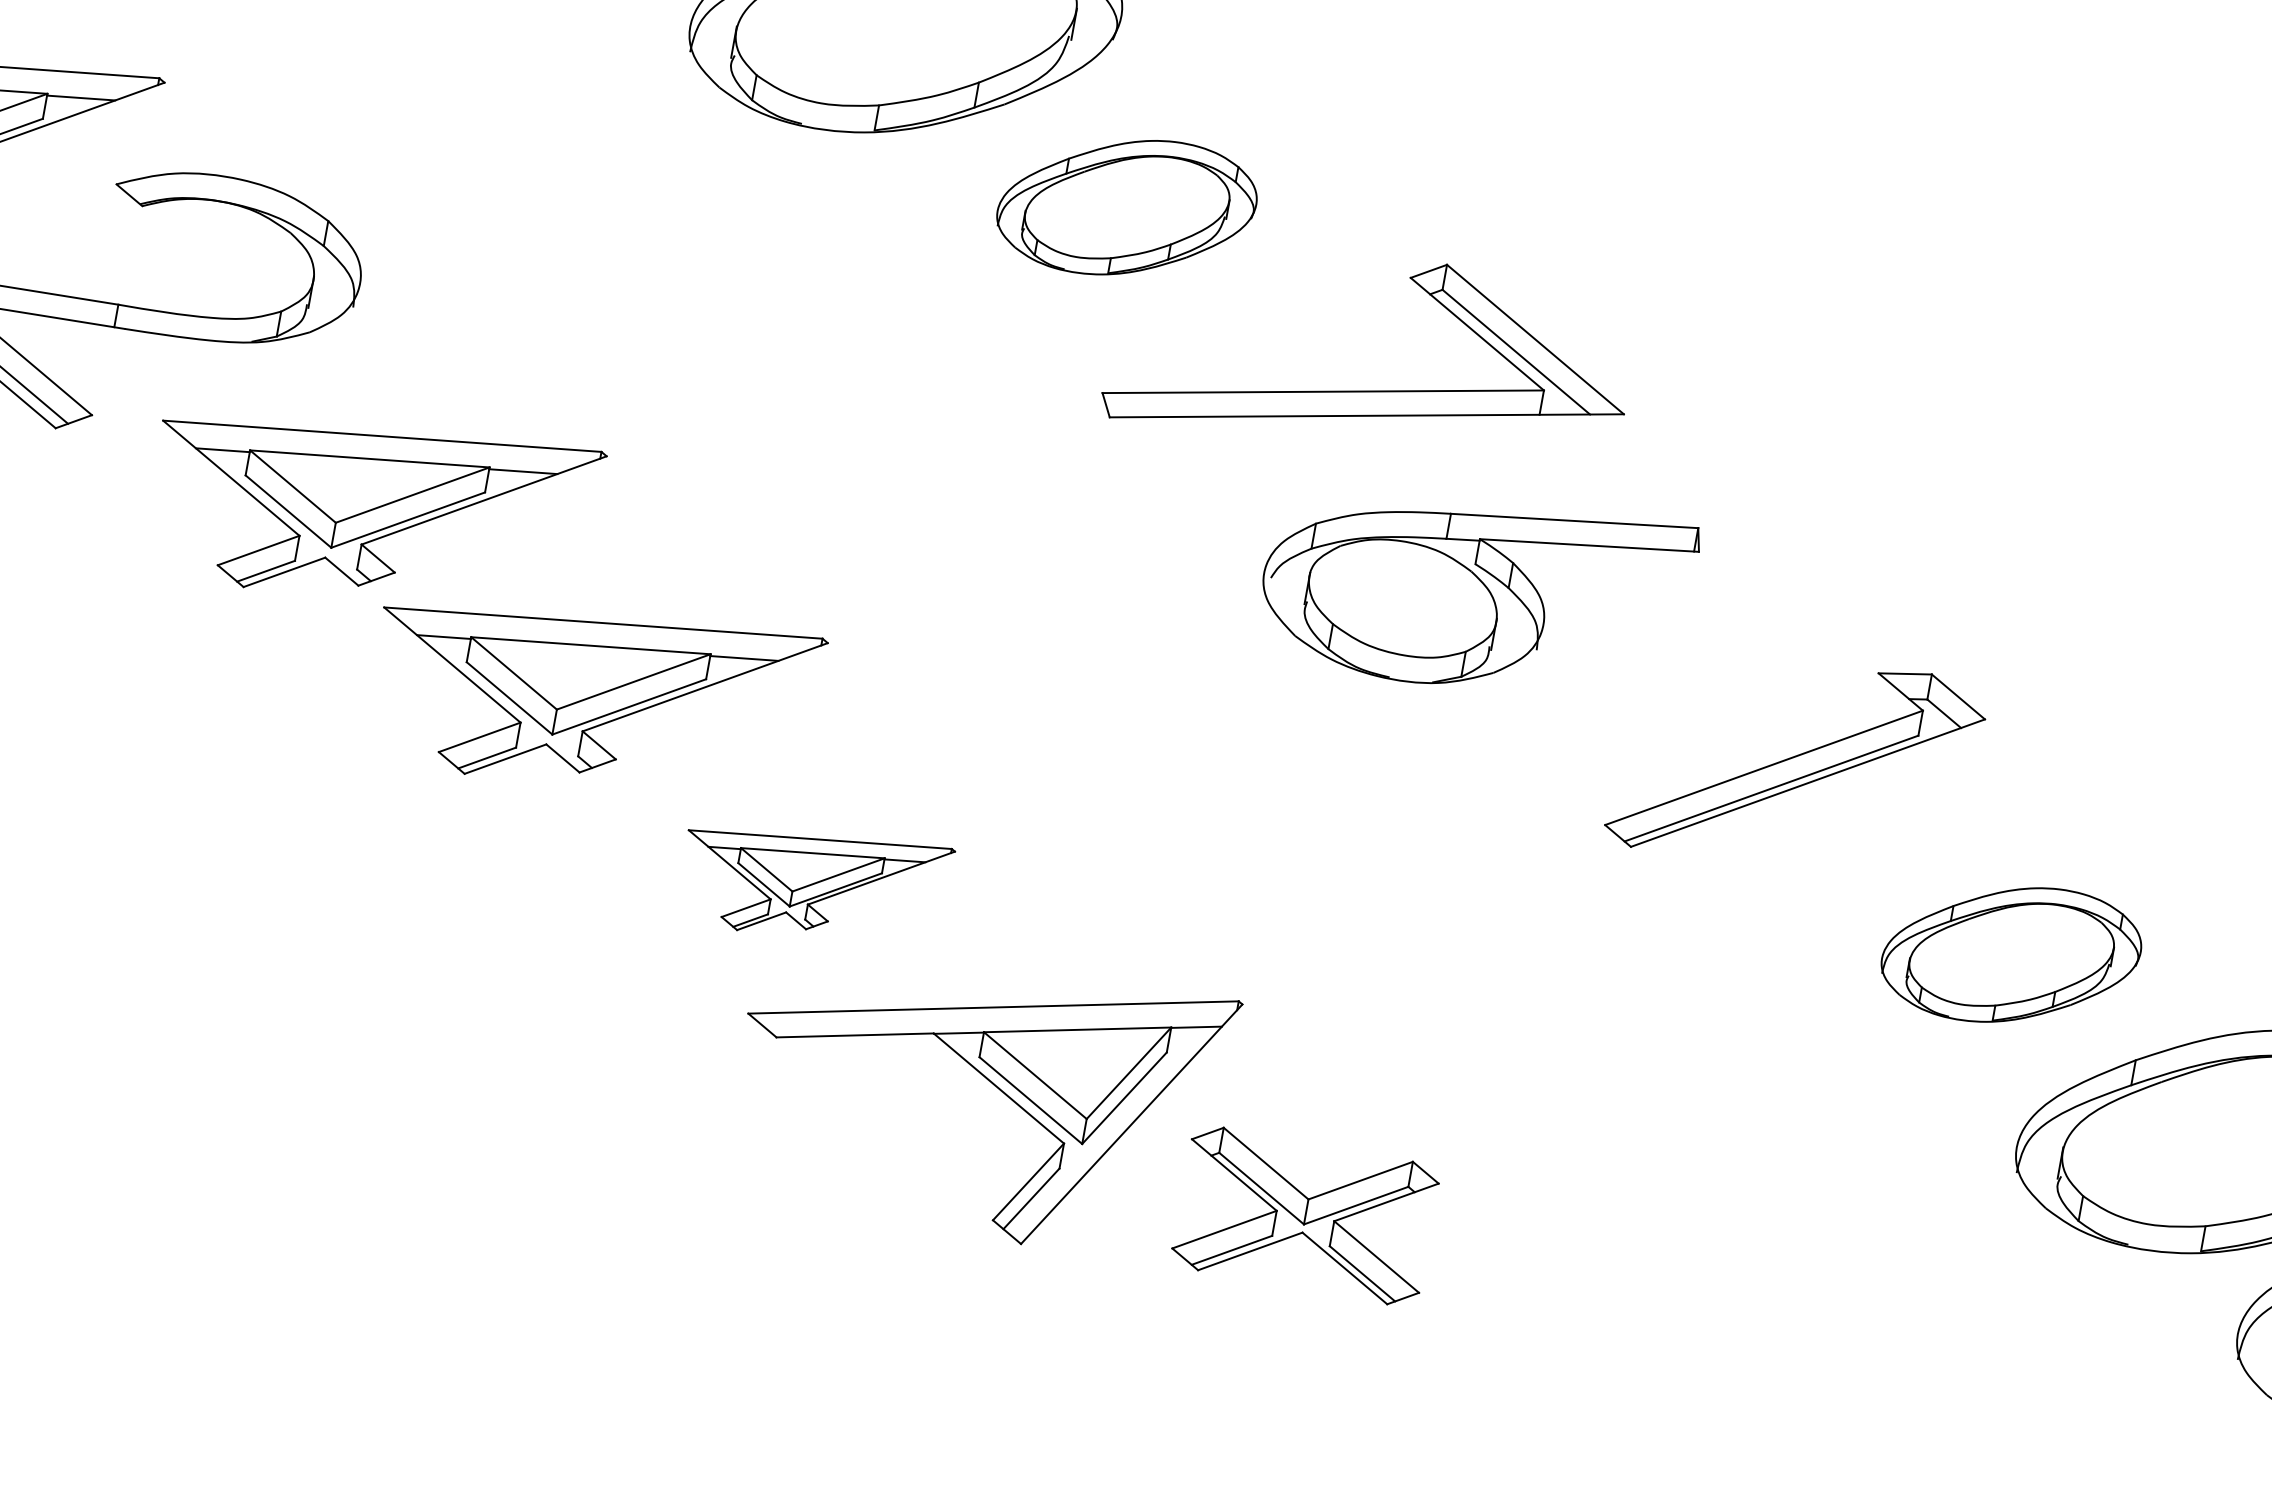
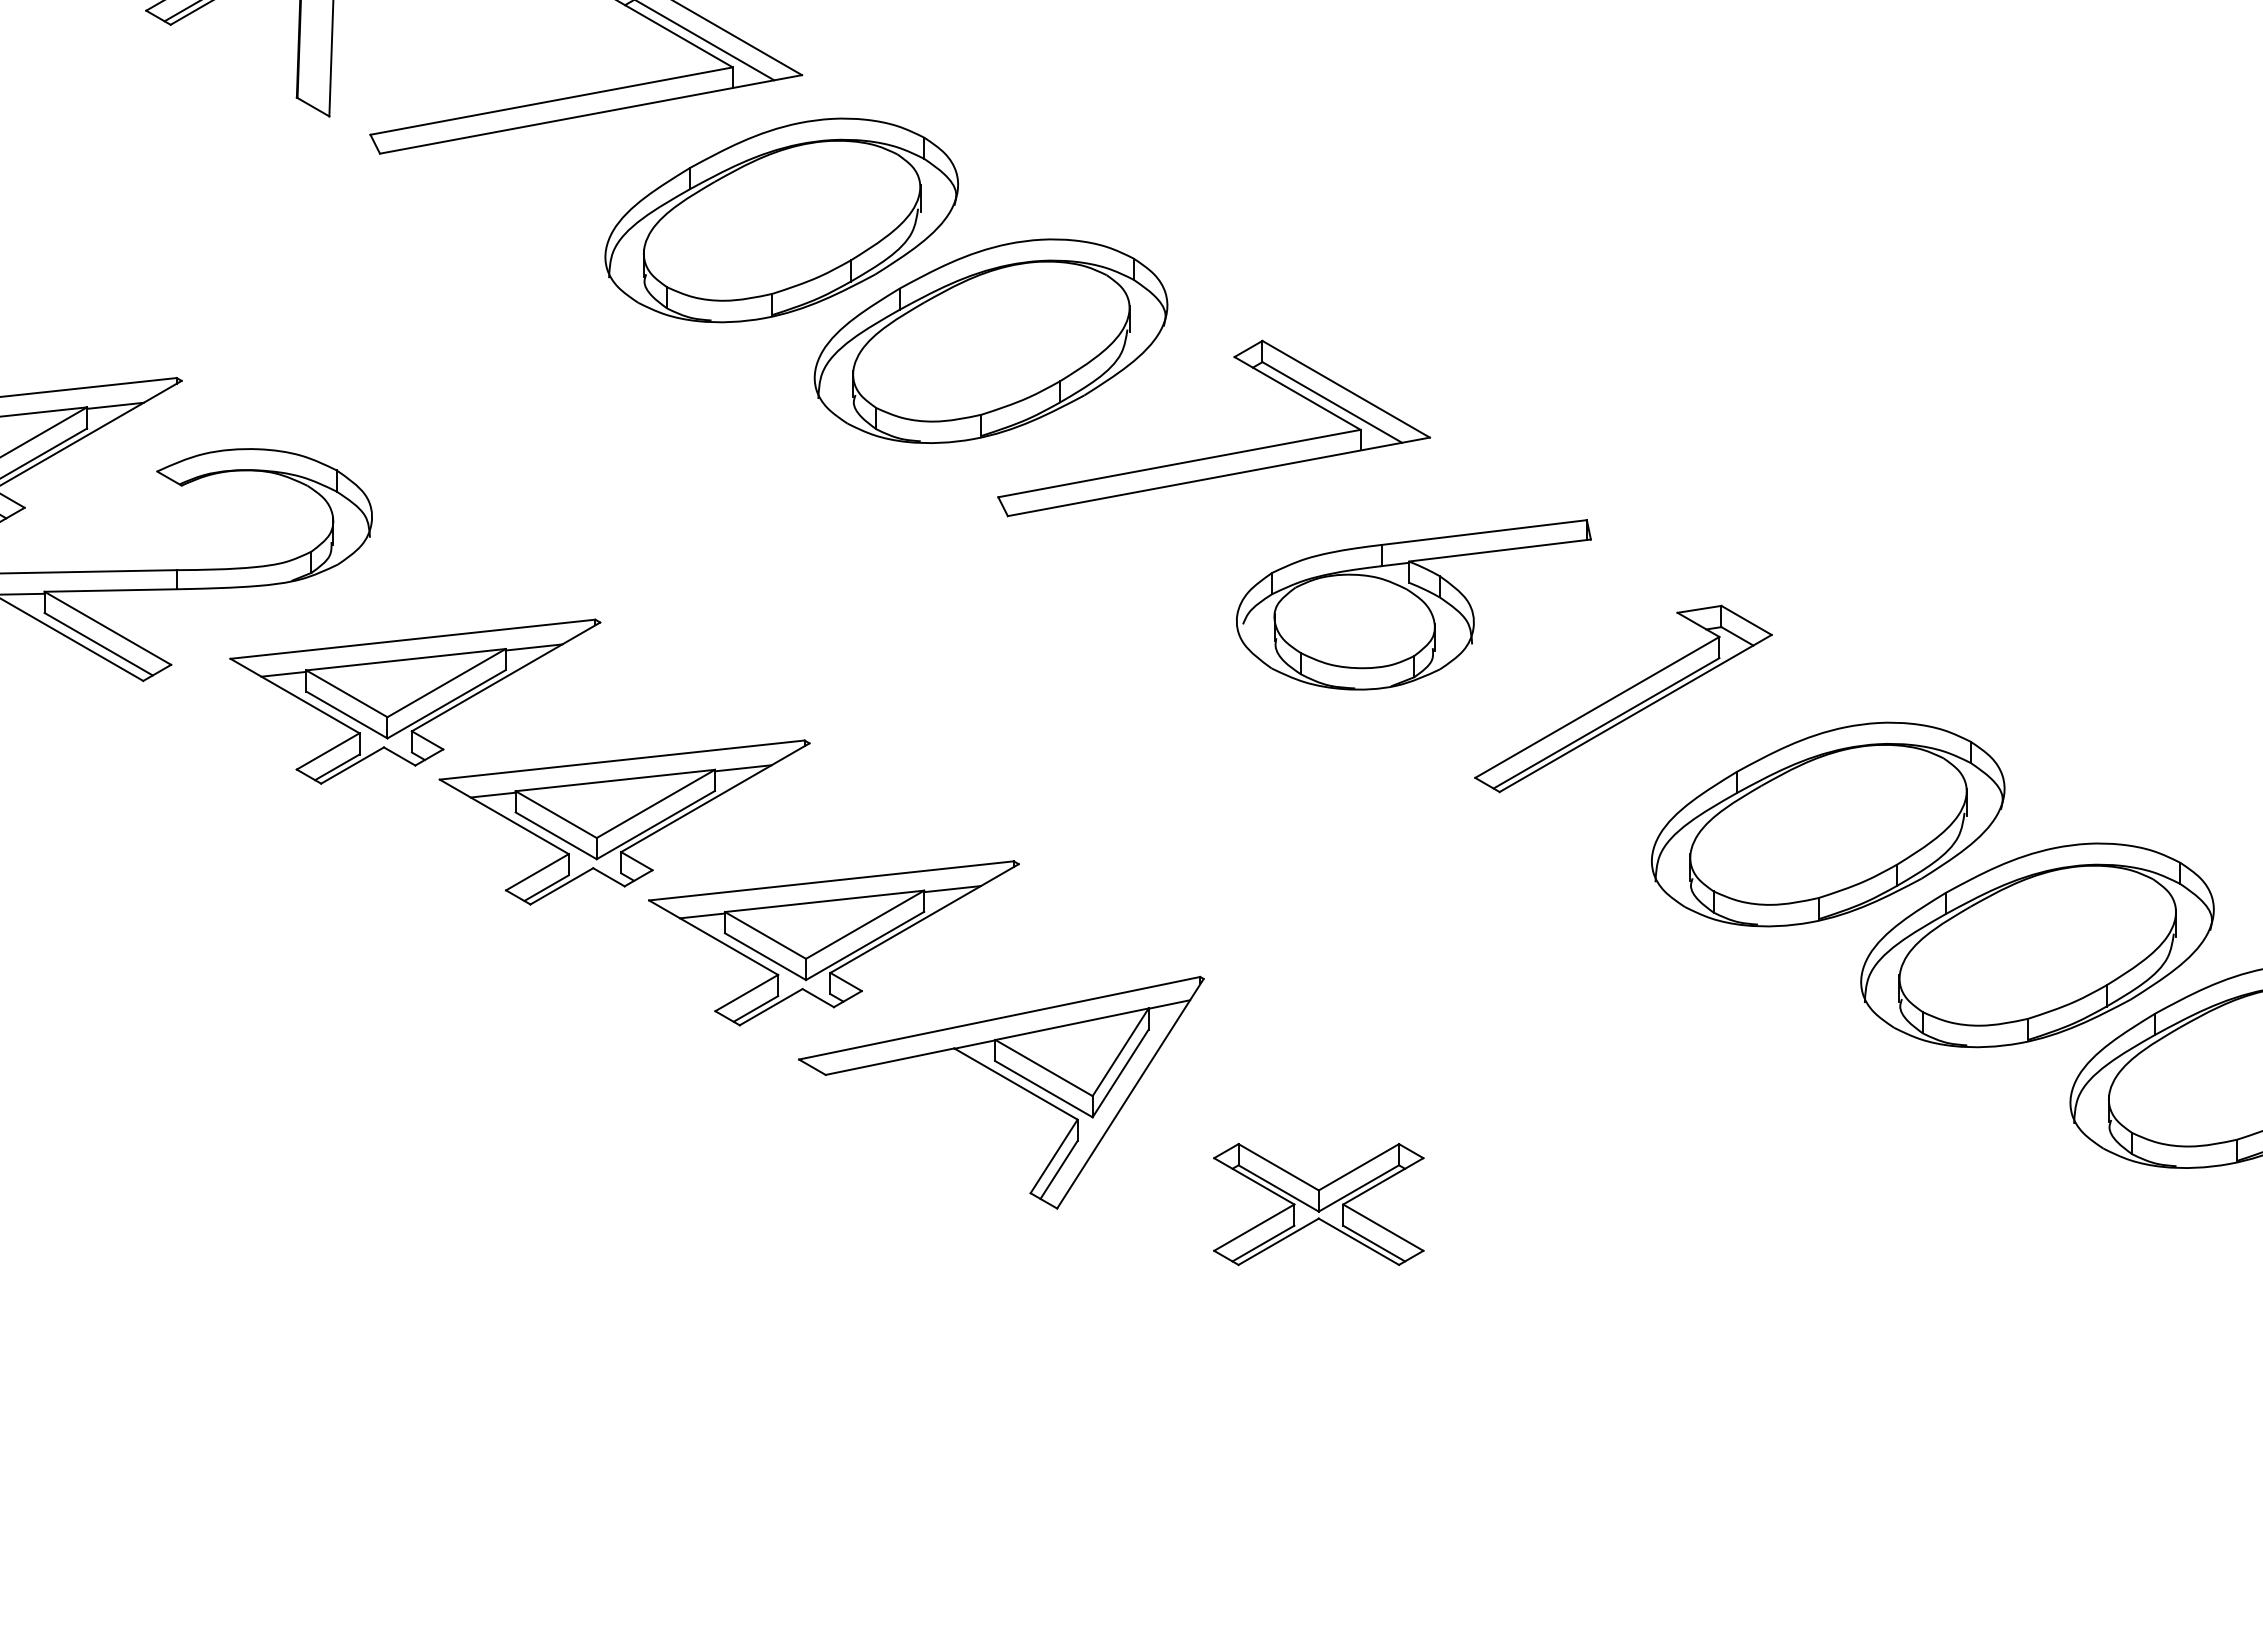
part: (1126, 206) -> (990, 340), size x1.67
part: (1476, 590) -> (1413, 604), moved
part: (813, 884) -> (833, 943), size x1.67
part: (2011, 954) -> (1828, 824), size x1.67
part: (1305, 1215) -> (1318, 1204), moved

